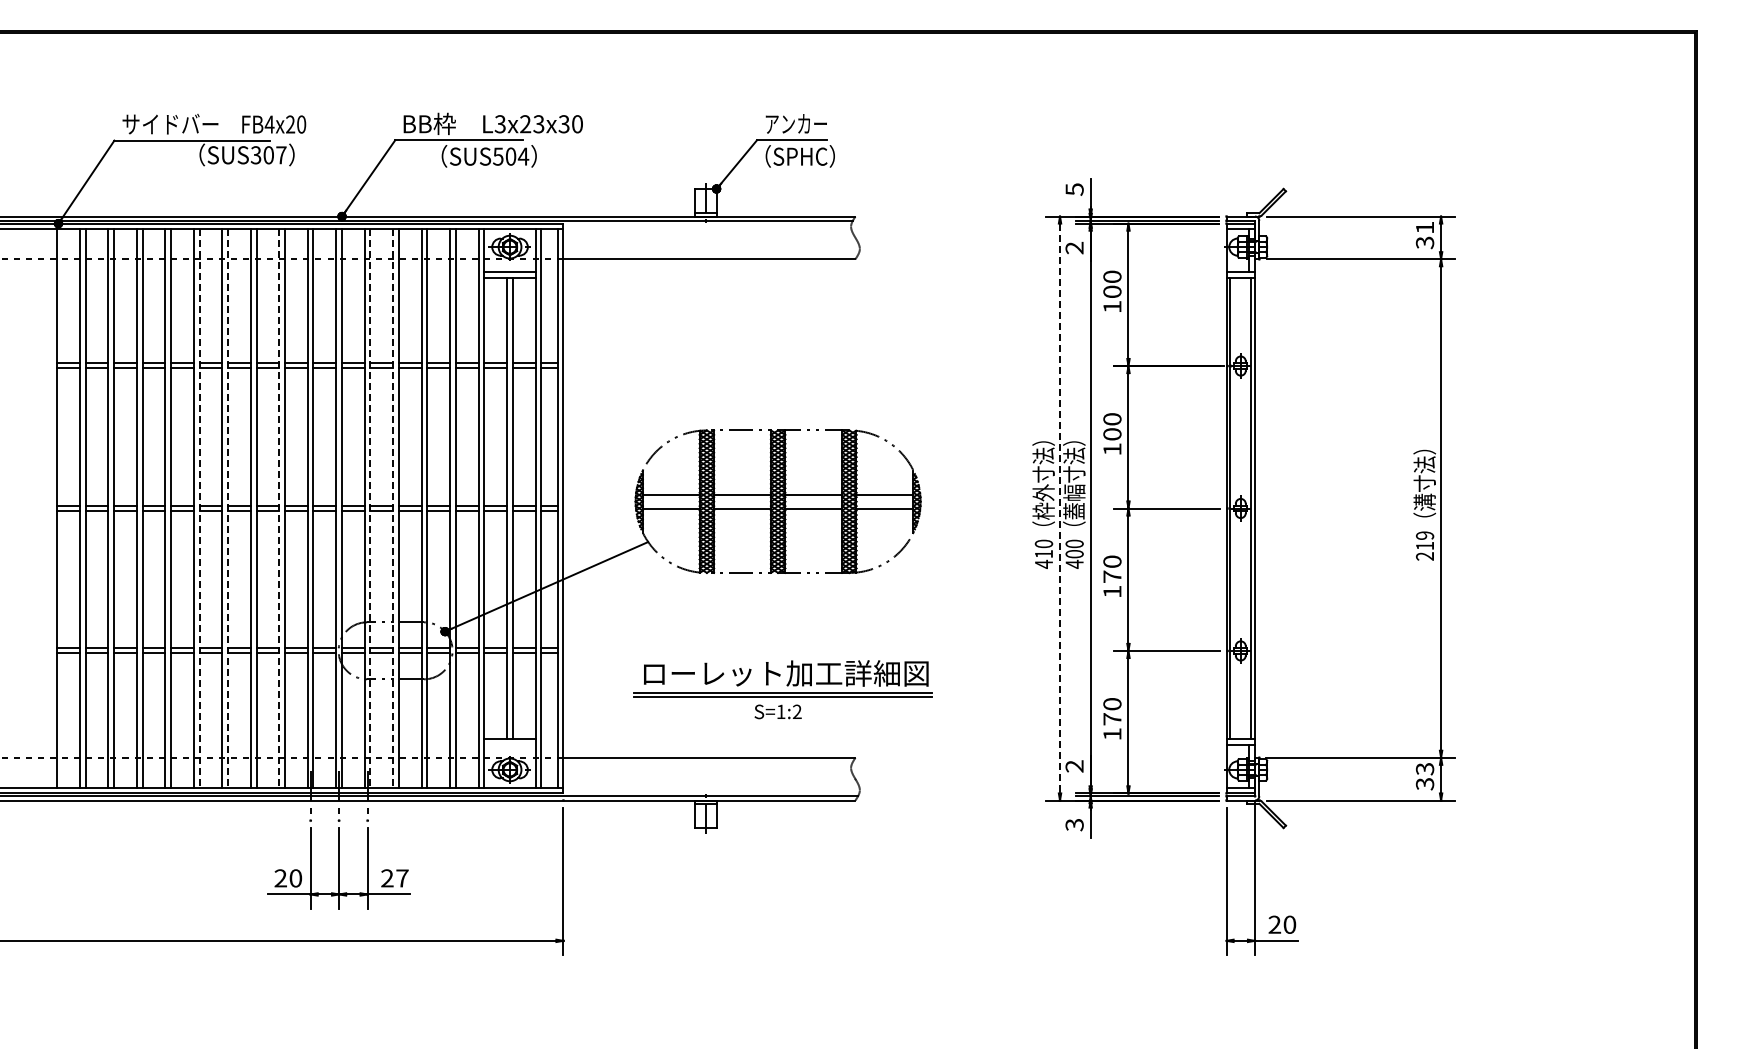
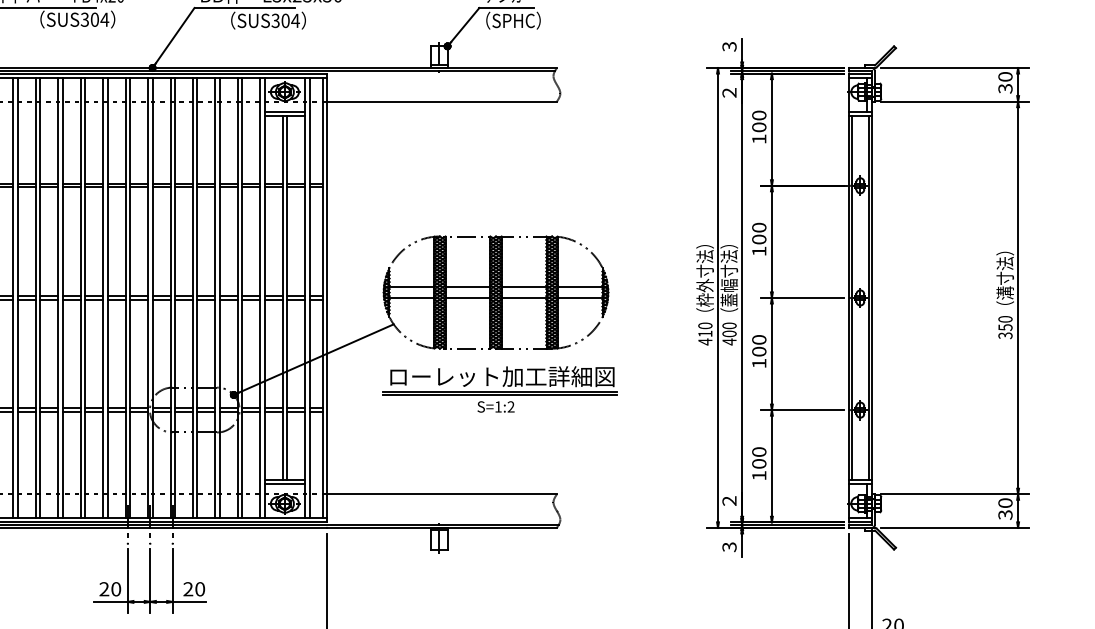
text: (280, 155) -> (104, 19), SUS307 -> SUS304
text: (498, 156) -> (275, 20), SUS504 -> SUS304
text: (1074, 189) -> (729, 46), 5 -> 3
text: (1424, 227) -> (1005, 76), 31 -> 30
line: (1060, 508) -> (718, 297), dashed -> solid
line: (199, 509) -> (40, 298), dashed -> solid
line: (228, 509) -> (63, 298), dashed -> solid
line: (279, 509) -> (103, 298), dashed -> solid
line: (370, 509) -> (175, 298), dashed -> solid
line: (393, 509) -> (193, 298), dashed -> solid
text: (1425, 545) -> (1005, 327), 219 -> 350
text: (1112, 576) -> (759, 351), 170 -> 100
part: (782, 689) -> (499, 389), moved
text: (1112, 719) -> (759, 464), 170 -> 100
line: (509, 744) -> (284, 483), added
text: (1425, 768) -> (1005, 502), 33 -> 30
text: (402, 878) -> (200, 589), 27 -> 20

